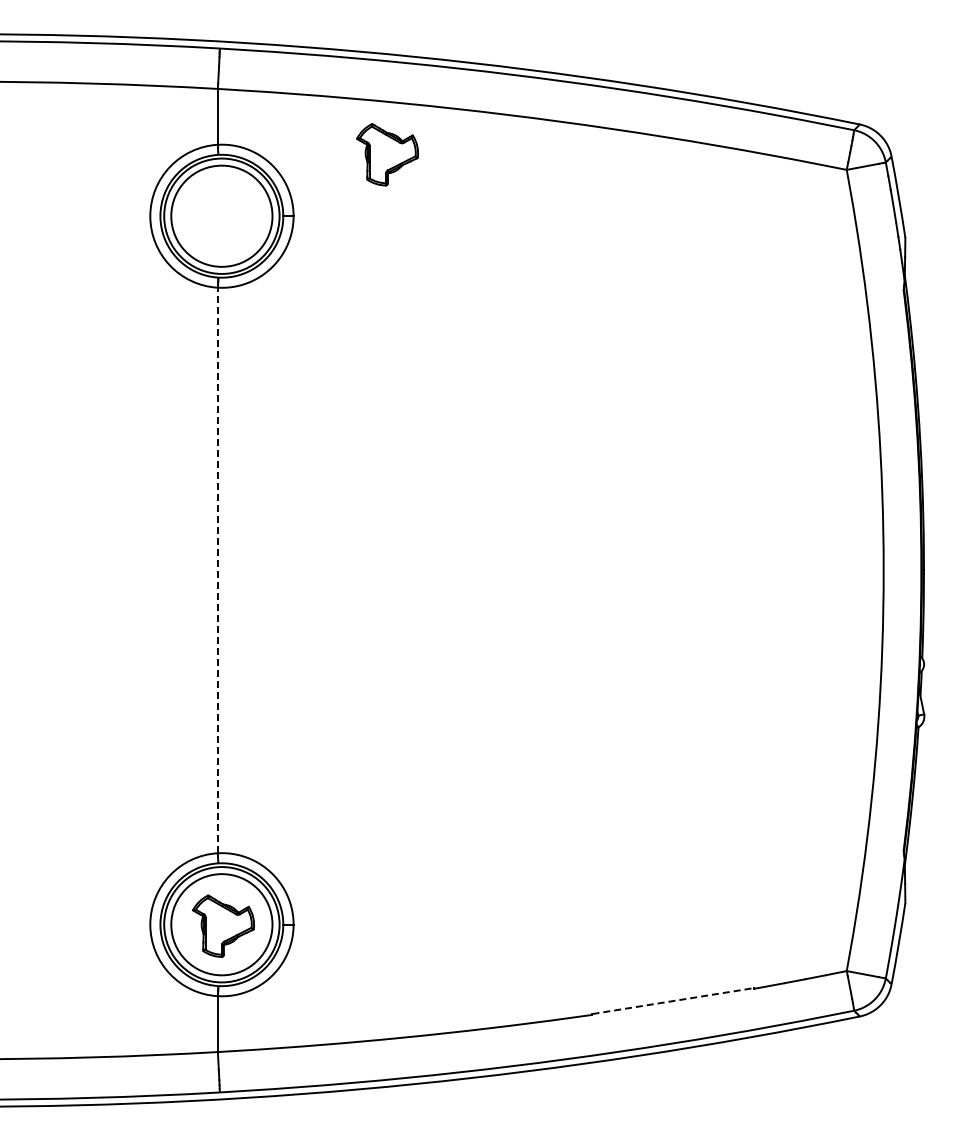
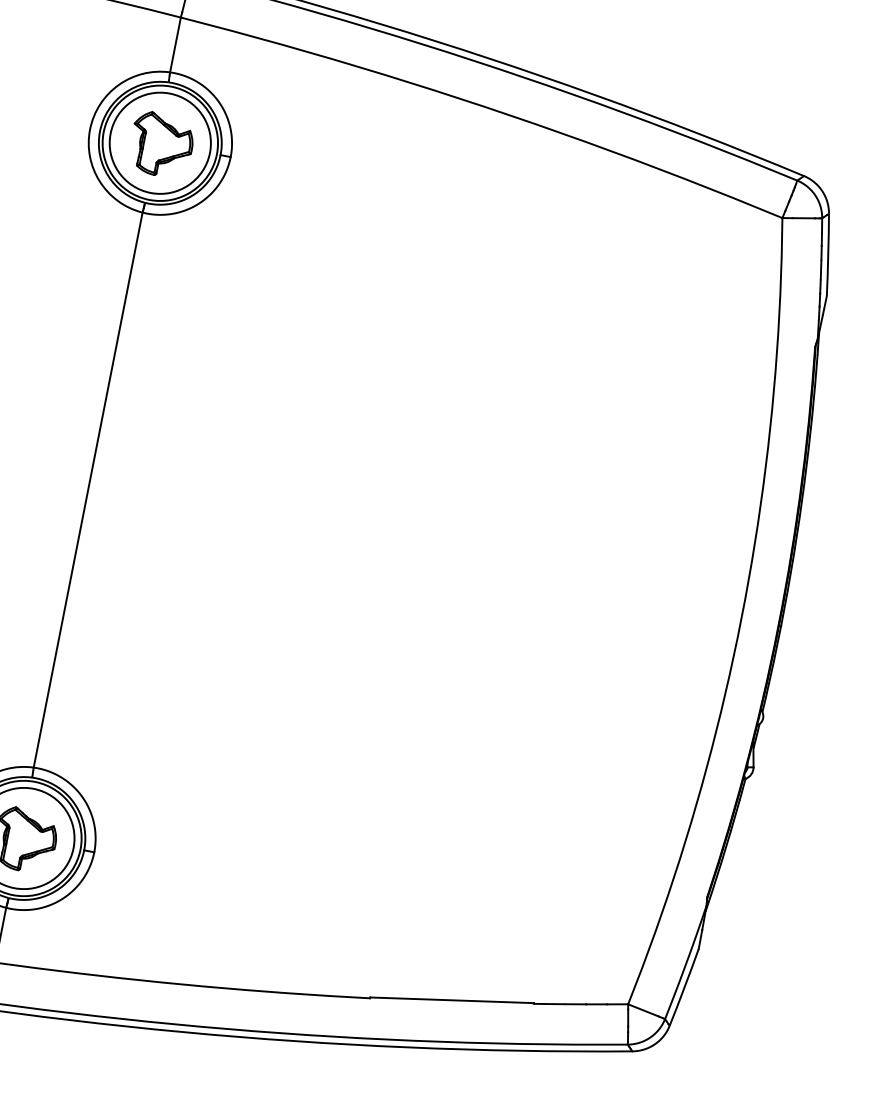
part: (387, 154) -> (161, 144), moved
line: (217, 570) -> (87, 490), dashed -> solid
line: (673, 1001) -> (452, 1000), dashed -> solid

